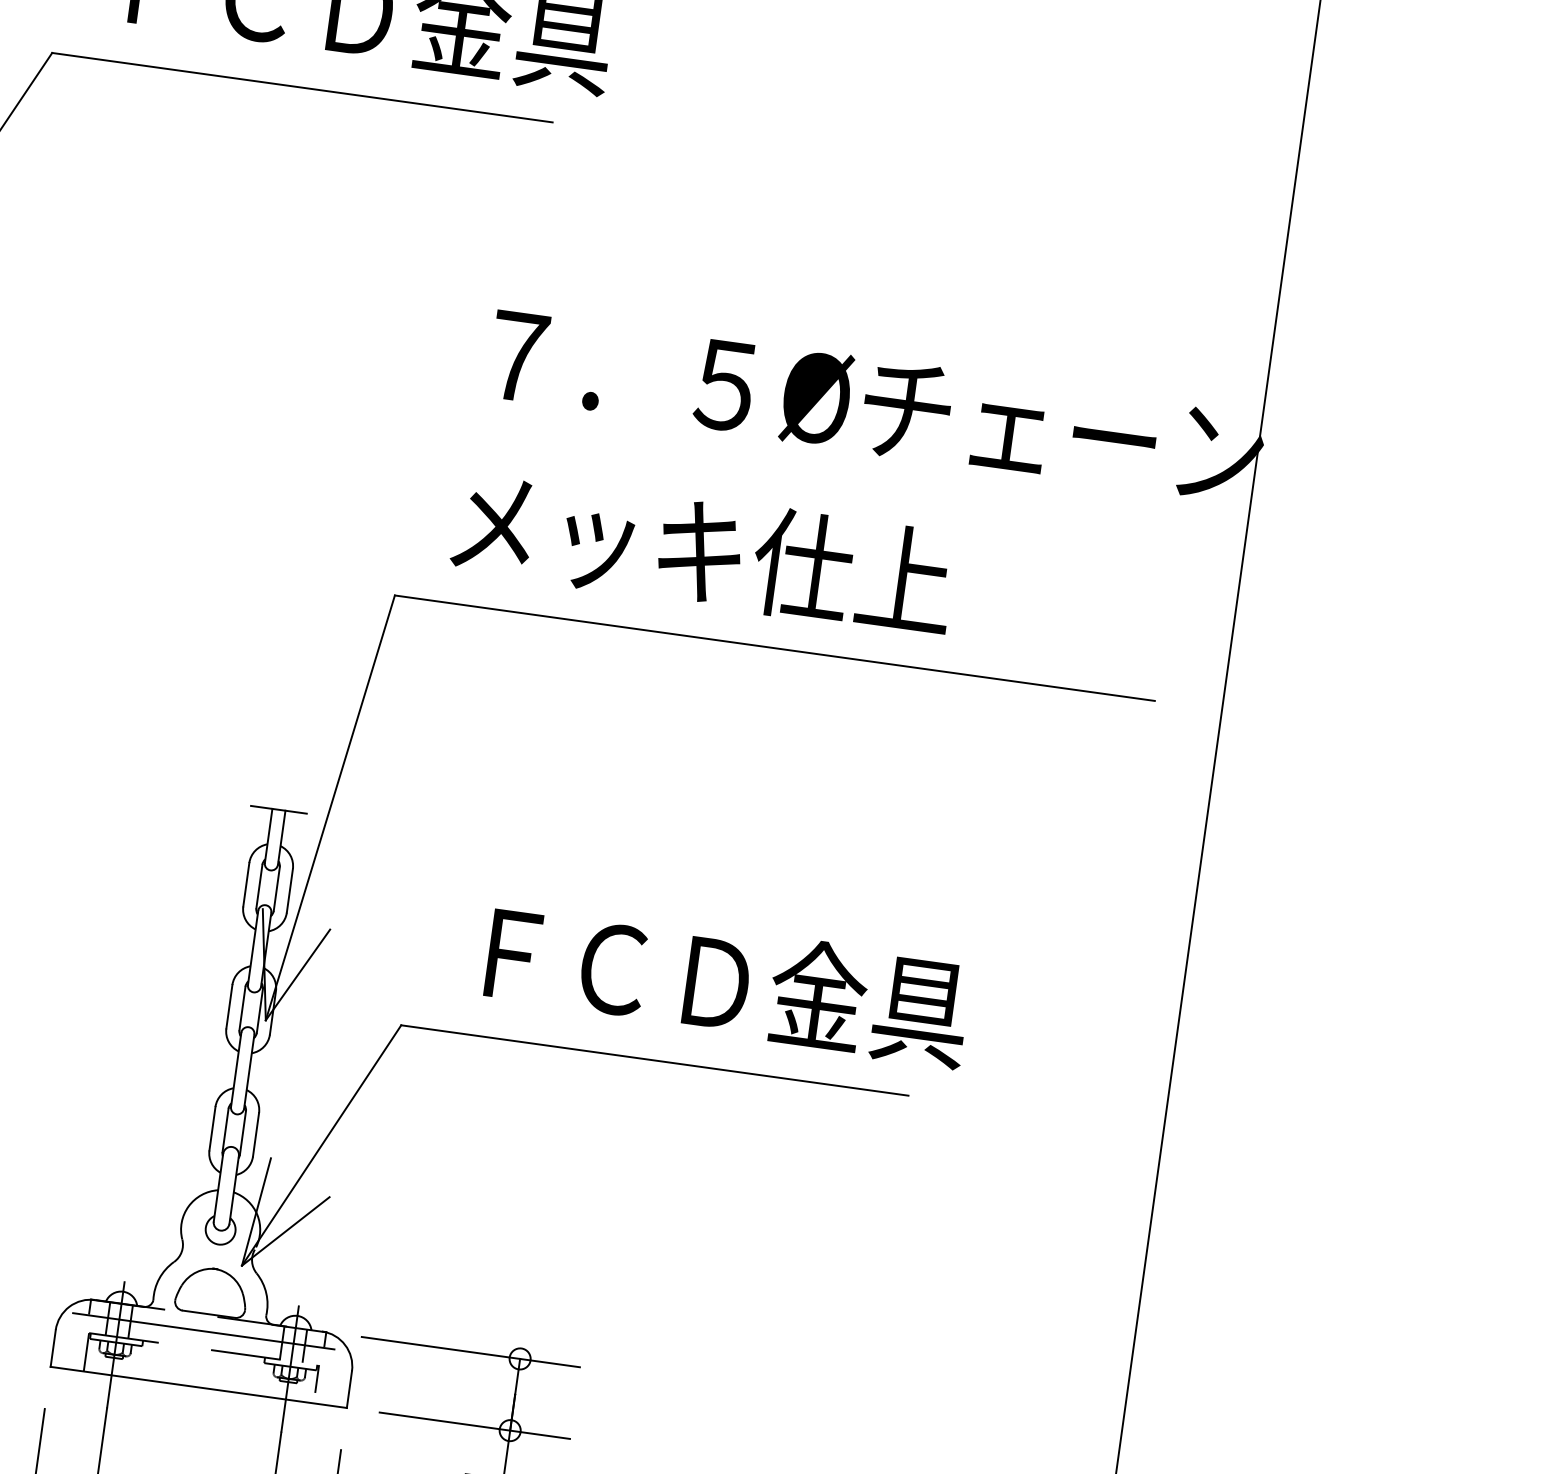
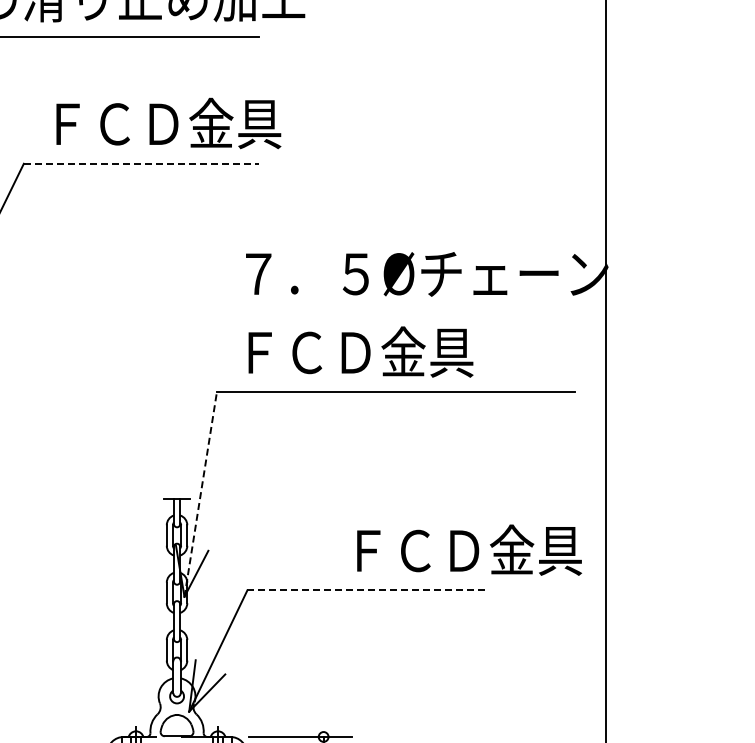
line: (302, 87) -> (141, 163), solid -> dashed
text: (703, 549) -> (356, 351), メッキ仕上 -> ＦＣＤ金具
line: (329, 807) -> (200, 494), solid -> dashed
text: (728, 981) -> (469, 549), moved
line: (656, 1060) -> (367, 590), solid -> dashed

